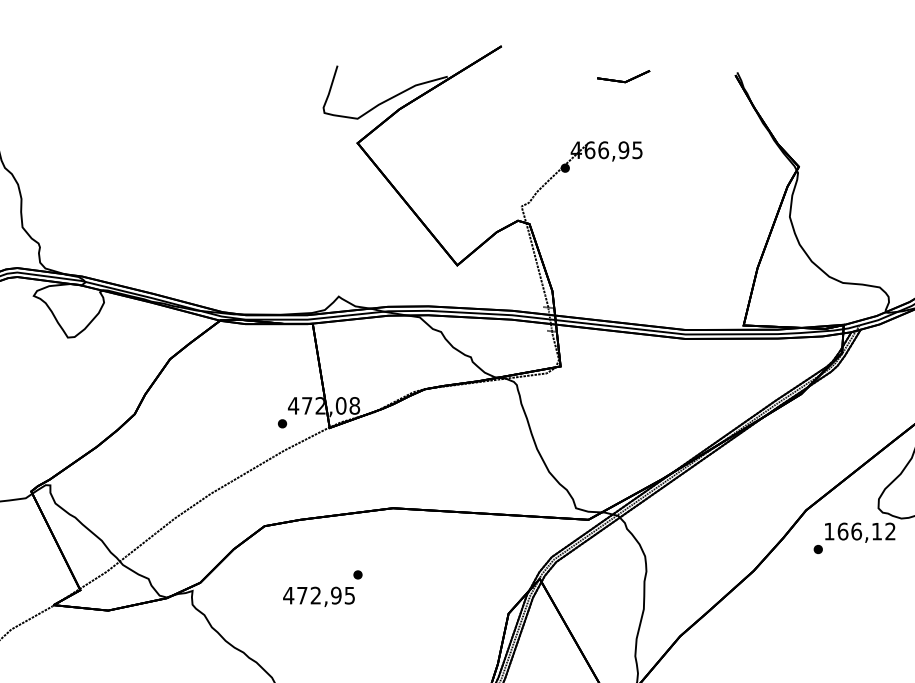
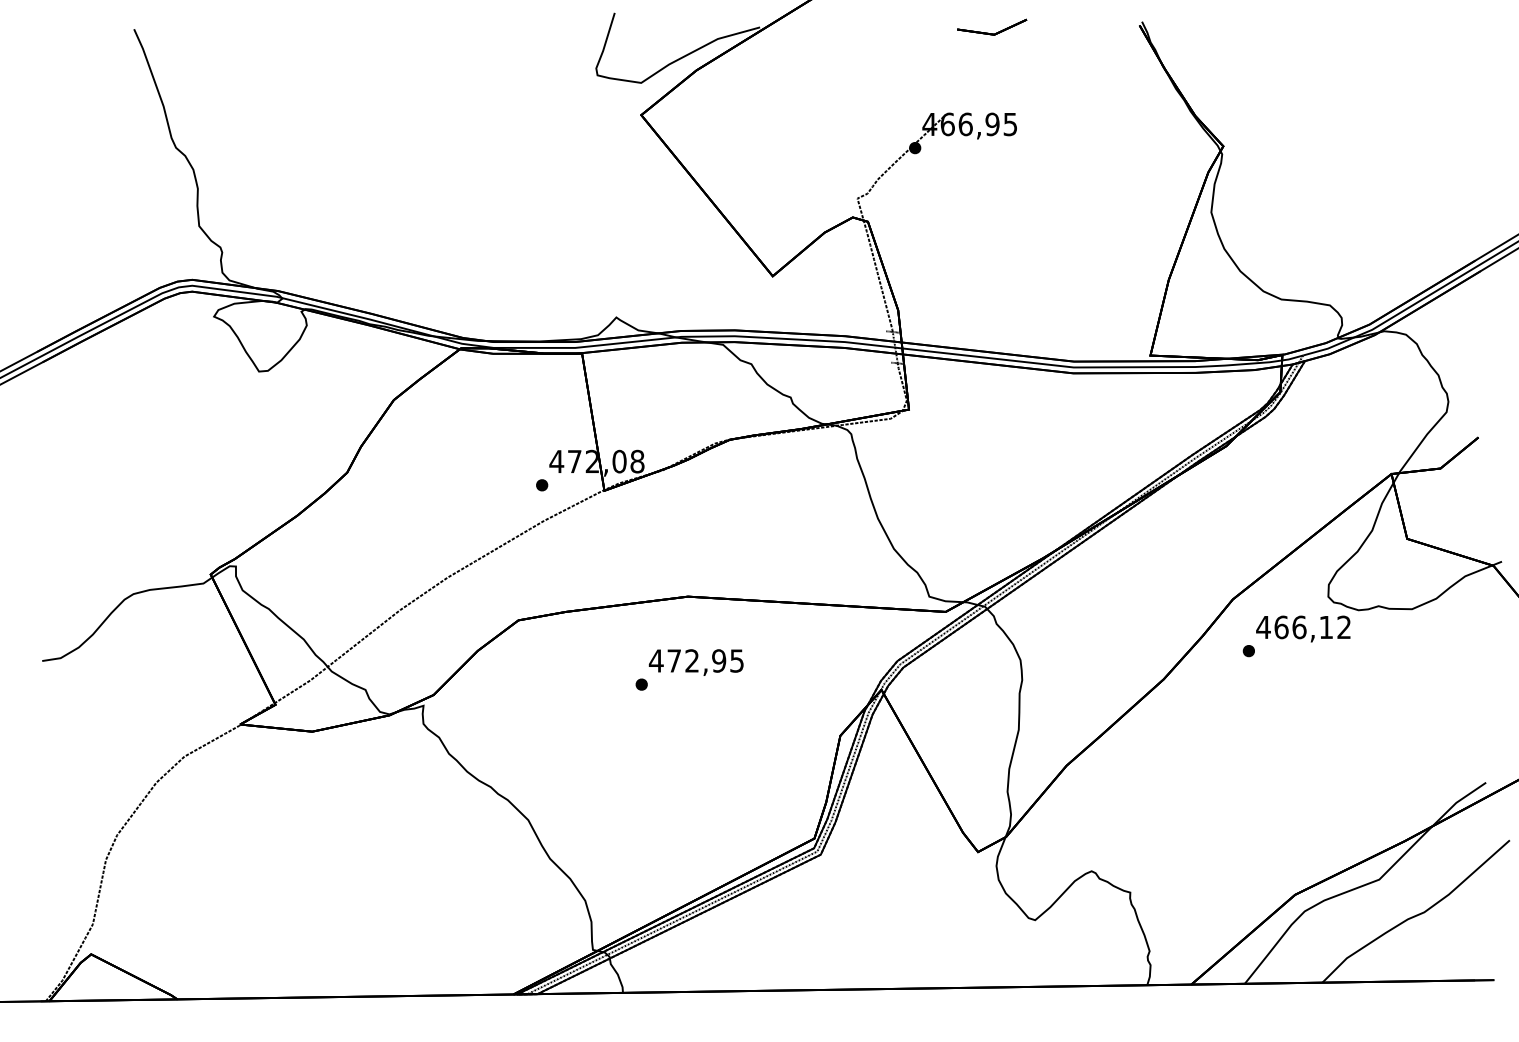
text: (829, 531) -> (1263, 627), 166,12 -> 466,12
text: (318, 596) -> (695, 662), moved

